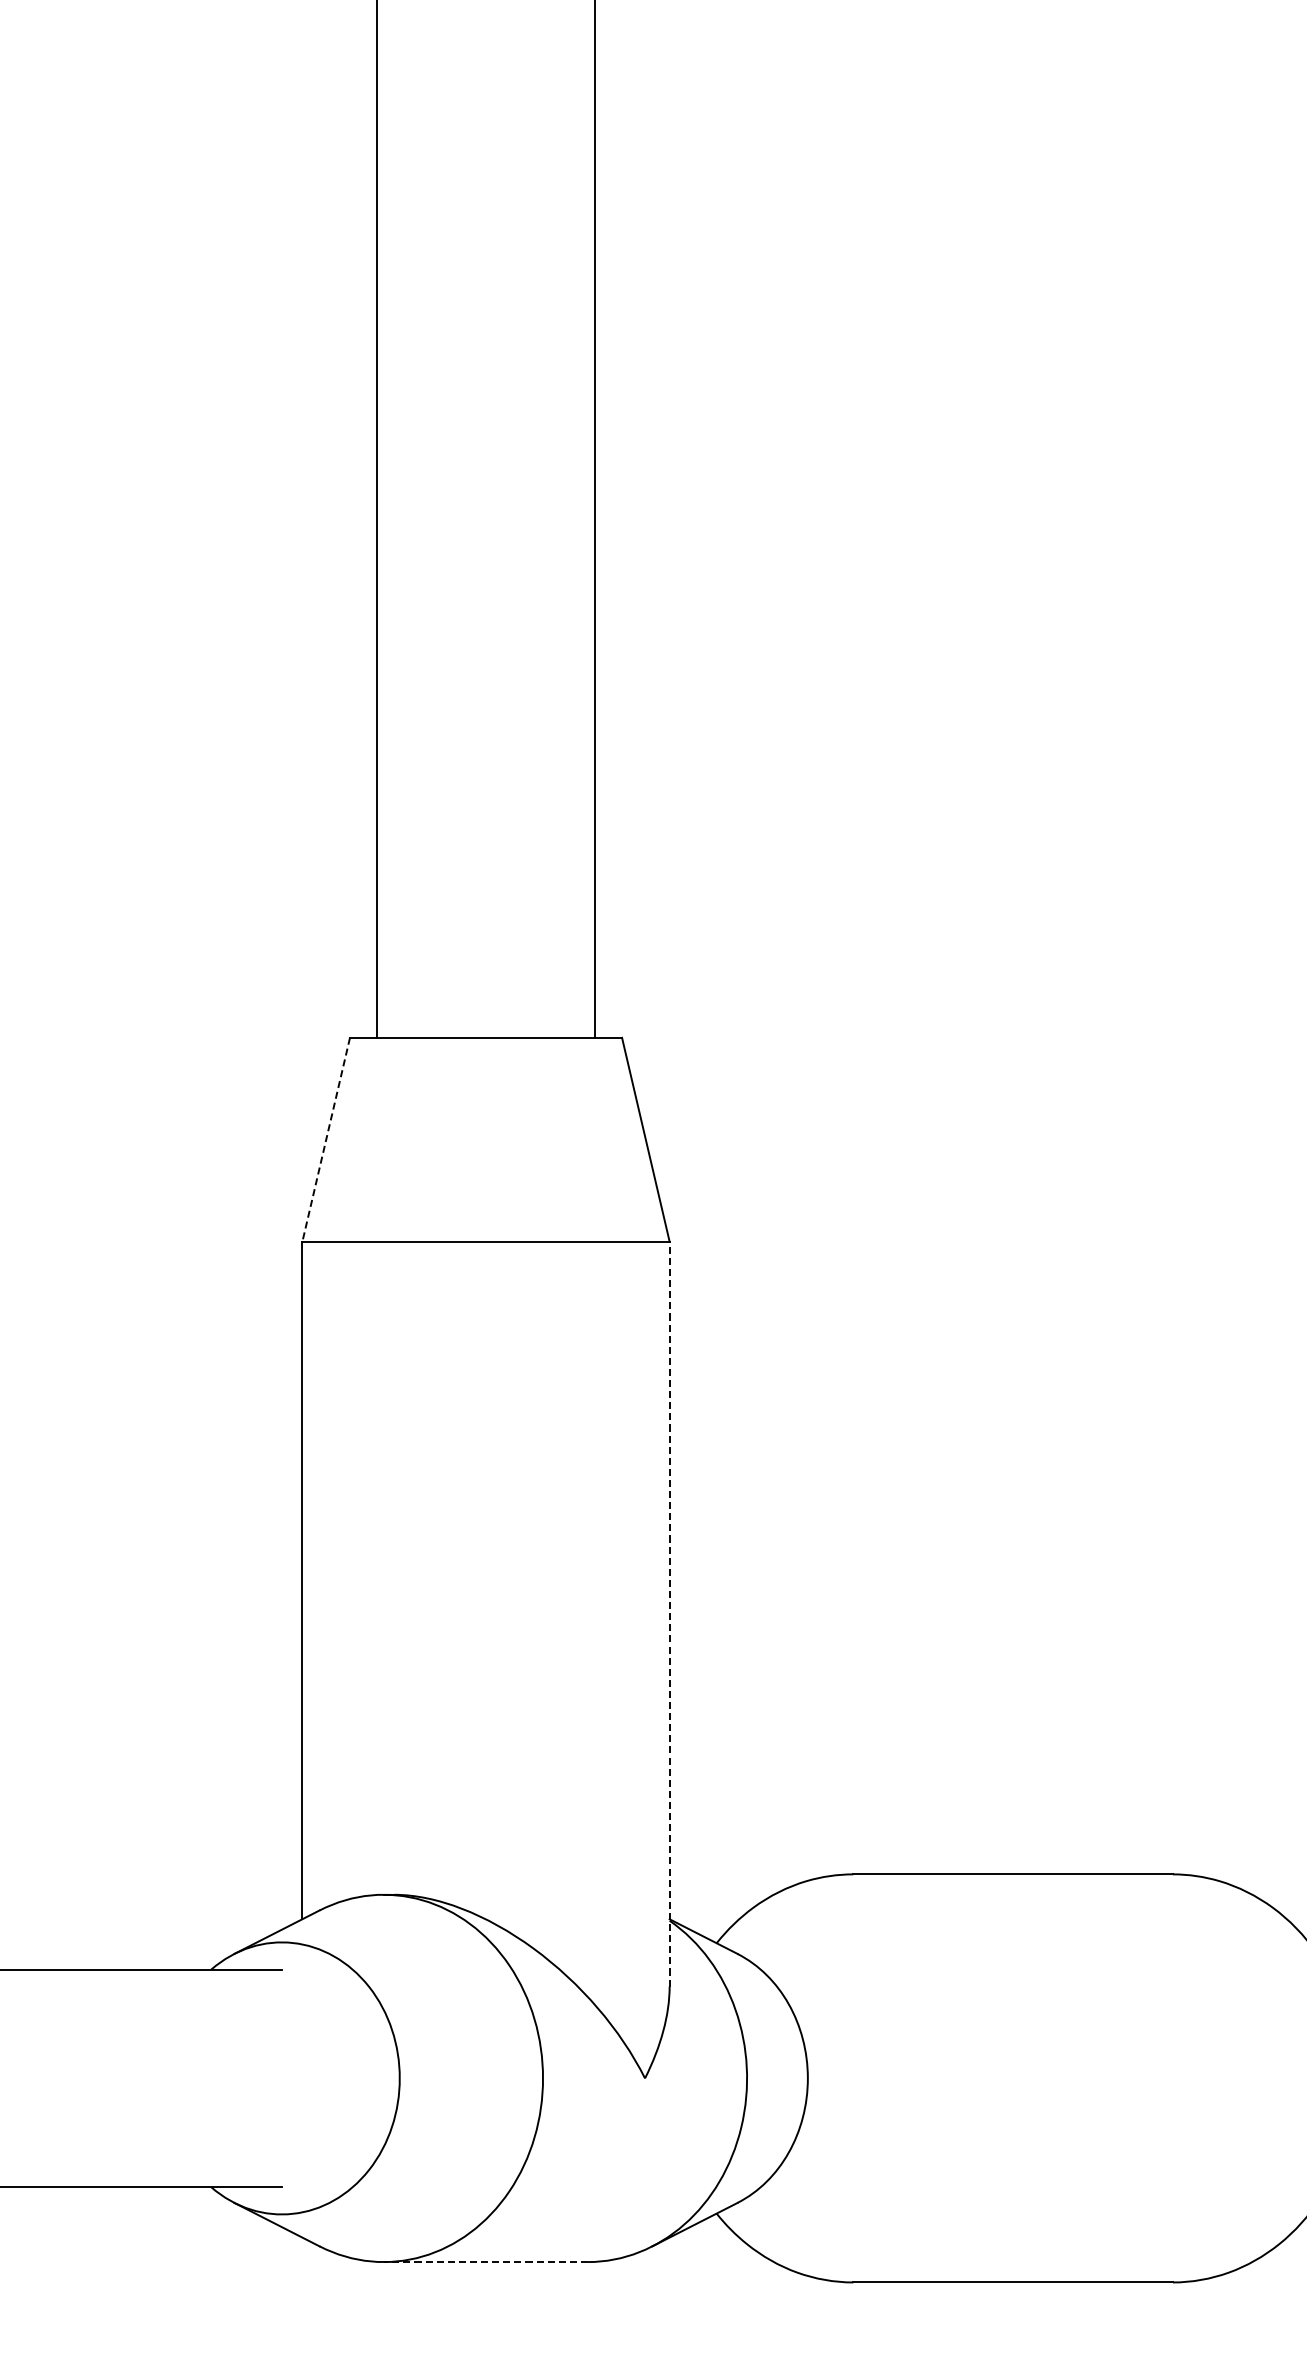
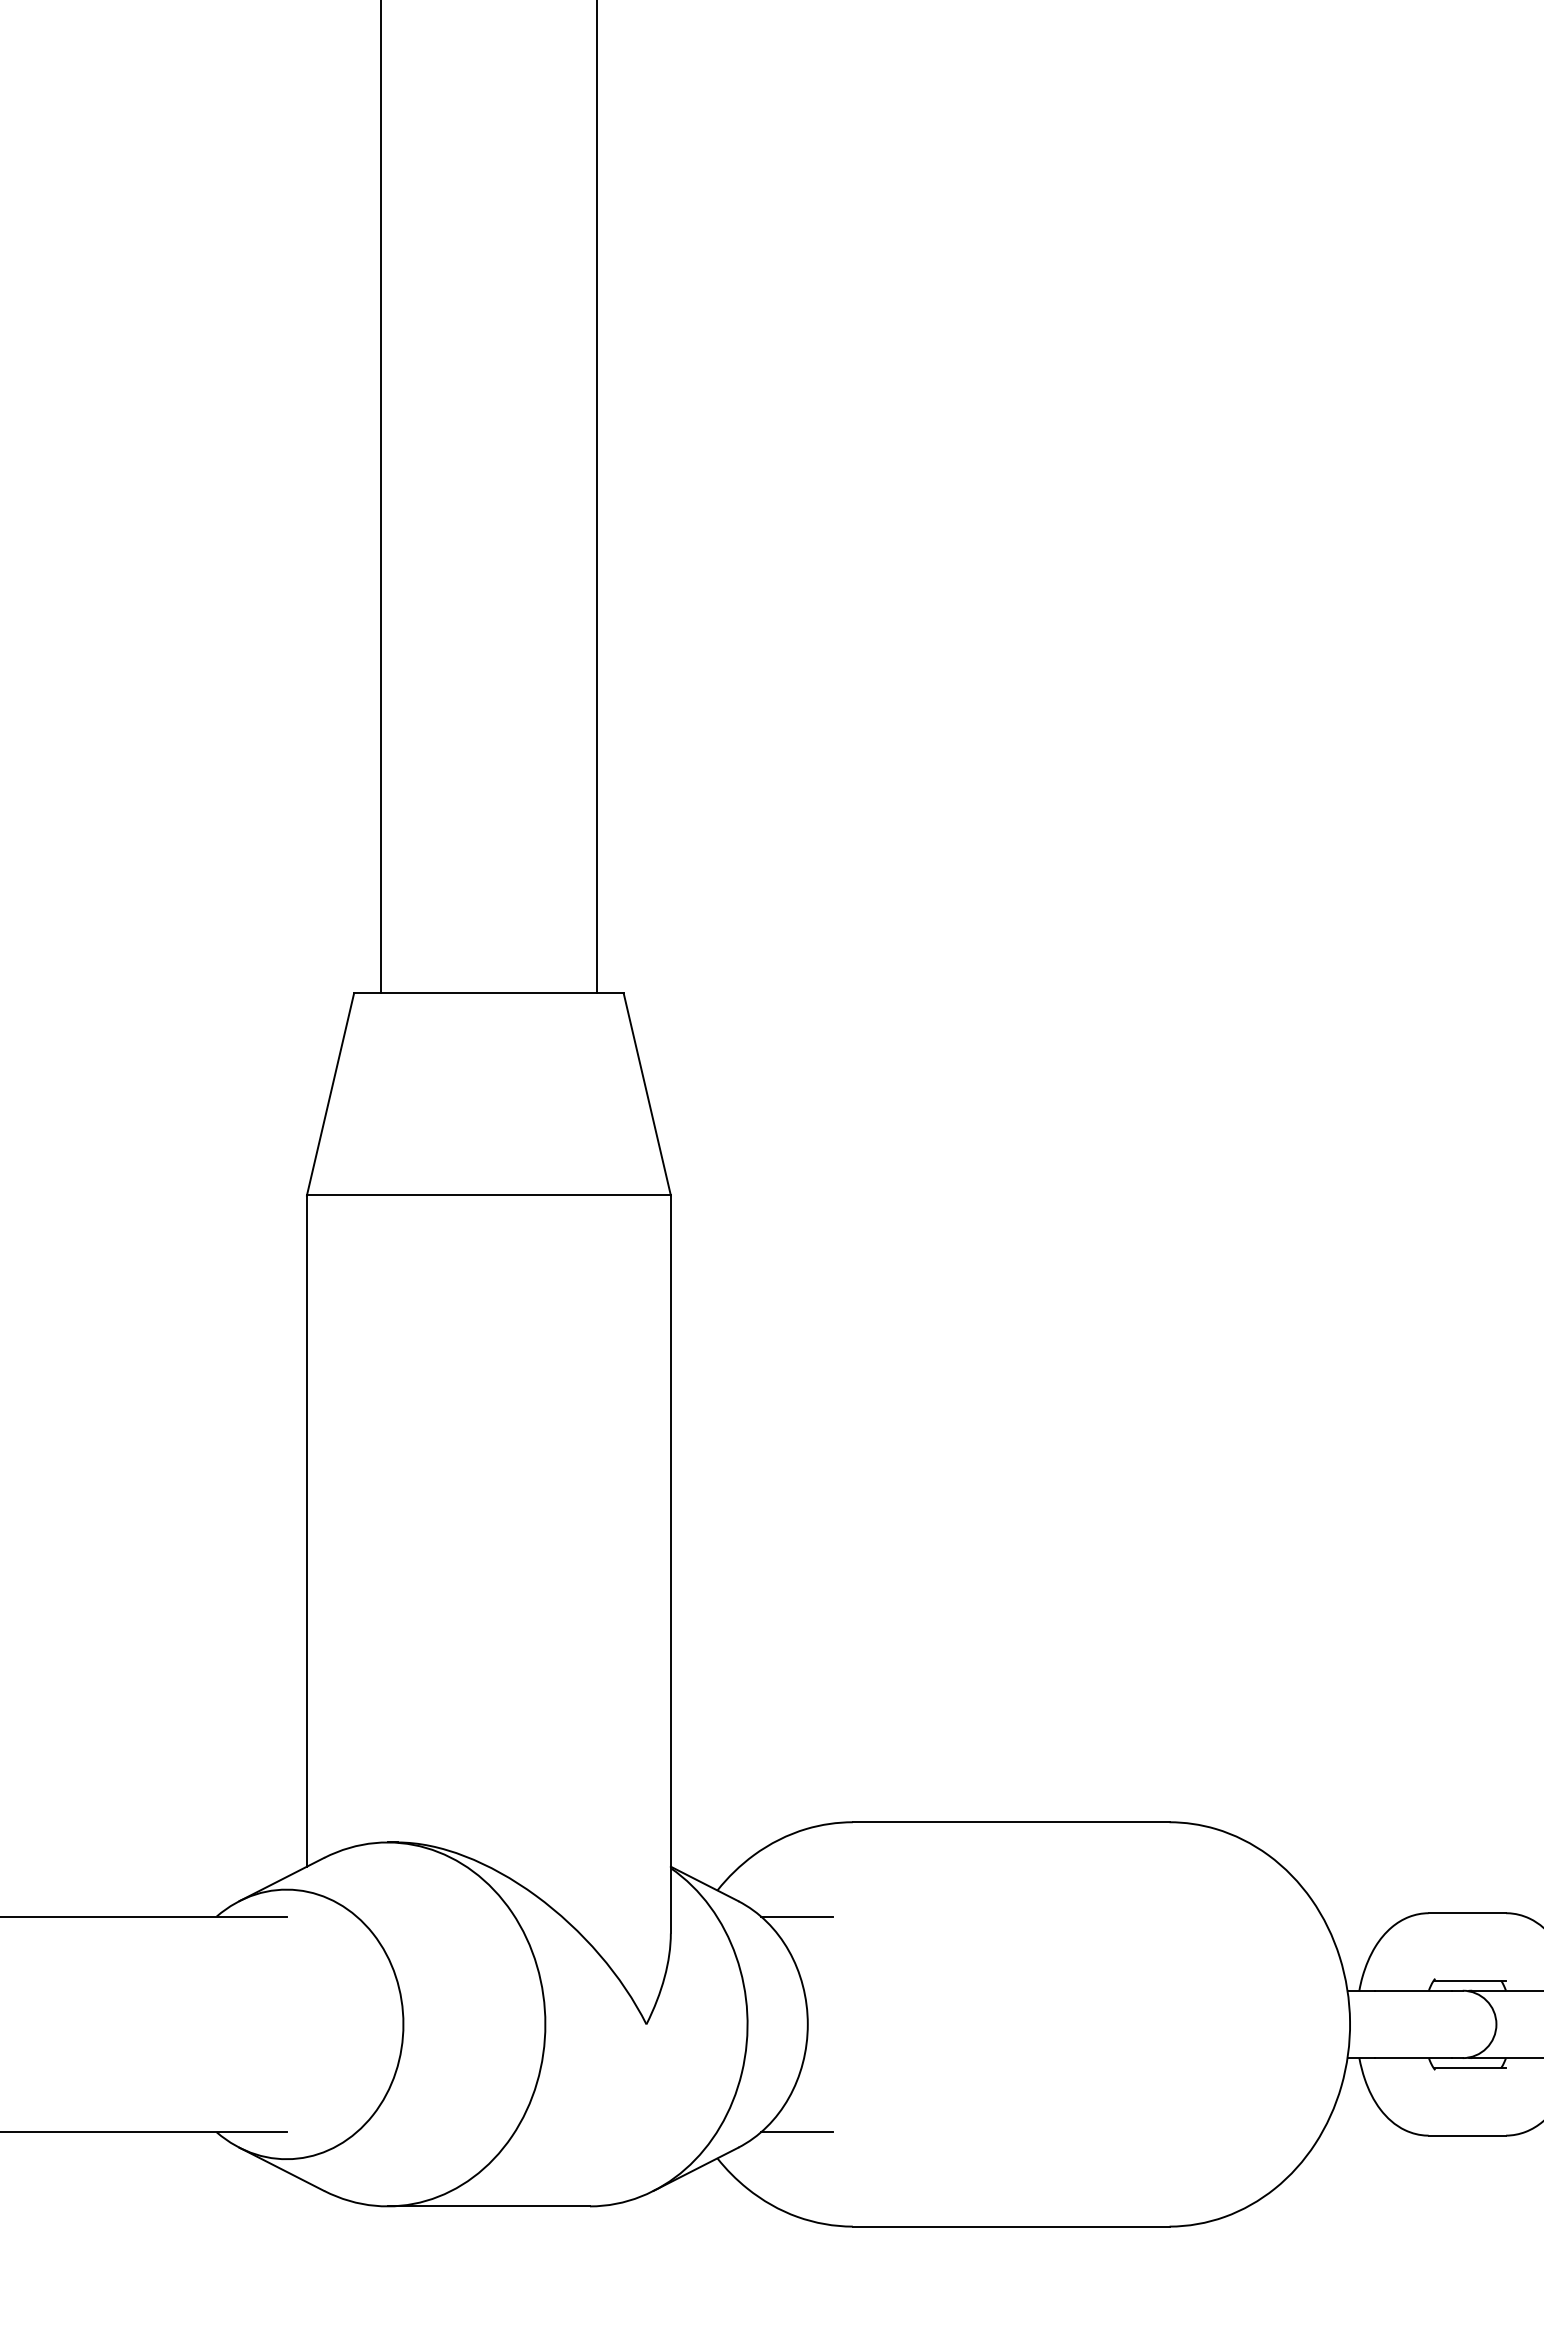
line: (326, 1139) -> (330, 1094), dashed -> solid
line: (669, 1614) -> (670, 1564), dashed -> solid
line: (796, 1969) -> (796, 1916), added
line: (796, 2187) -> (796, 2132), added
line: (485, 2262) -> (488, 2206), dashed -> solid

